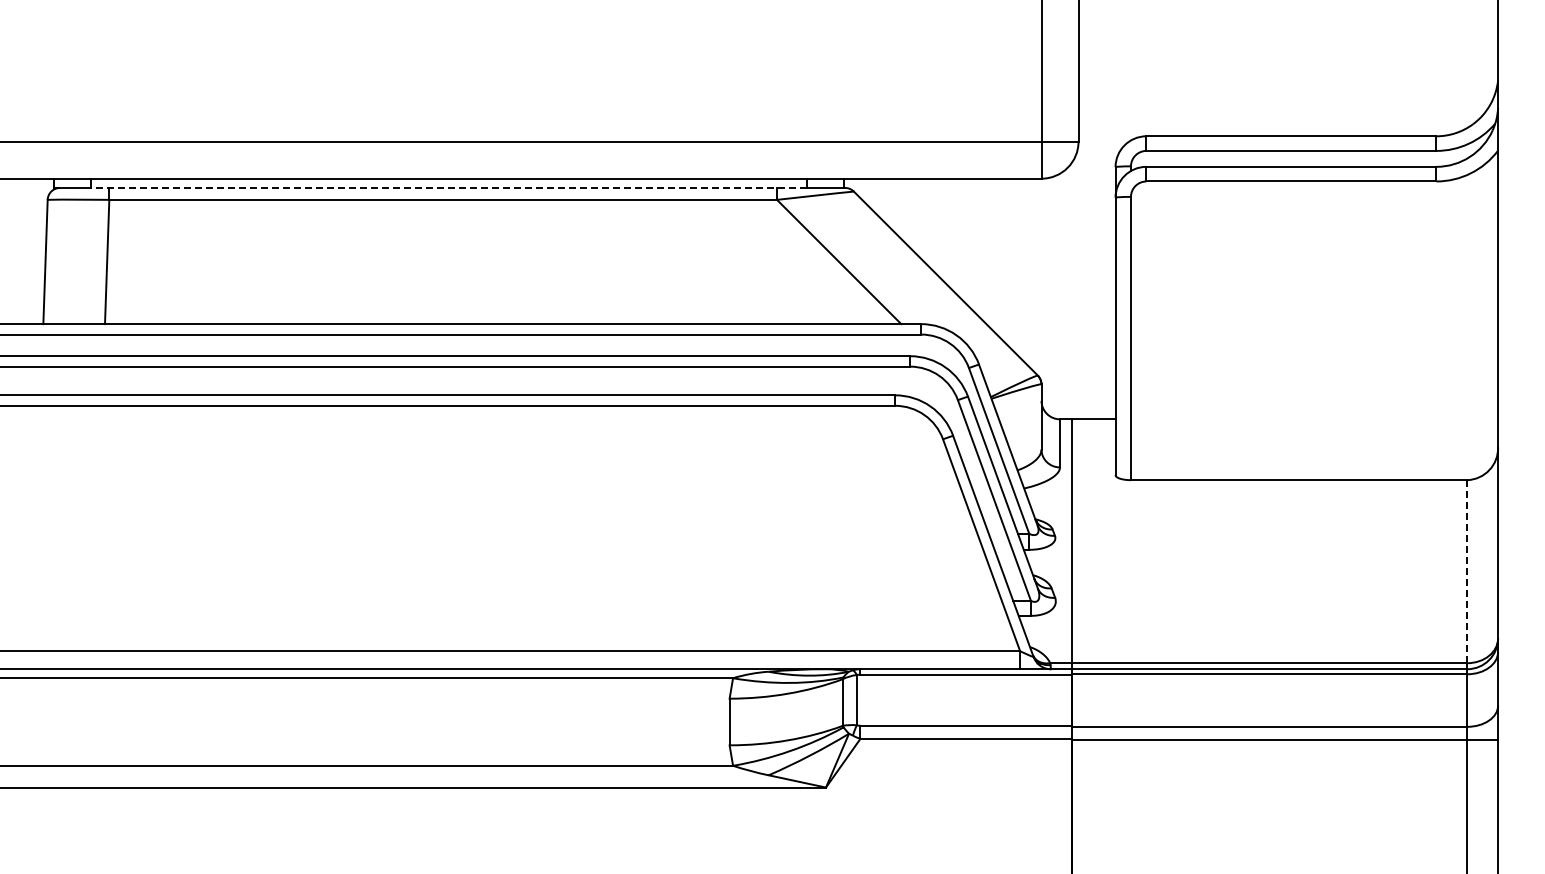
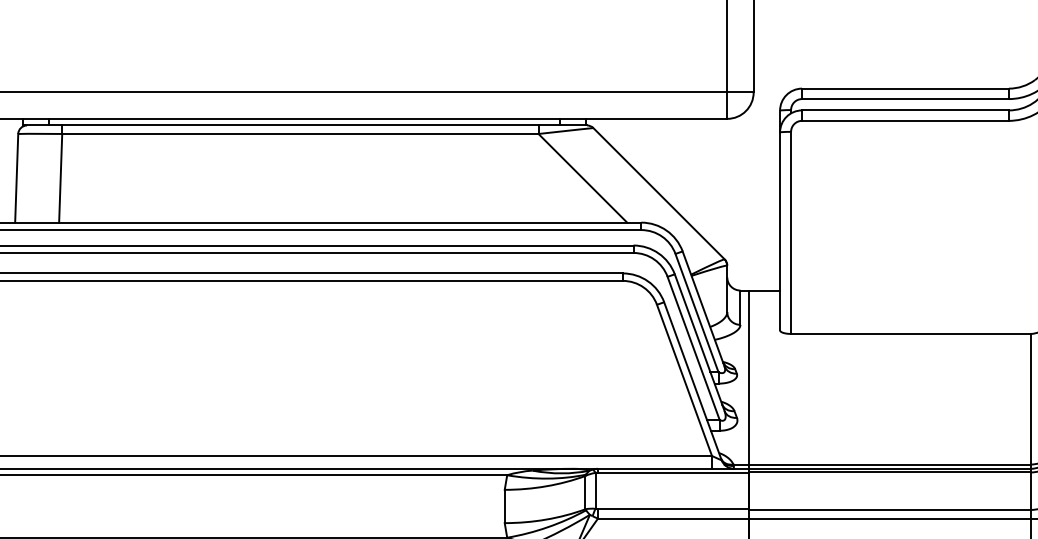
line: (449, 187) -> (304, 125), dashed -> solid
line: (1467, 571) -> (1031, 399), dashed -> solid

